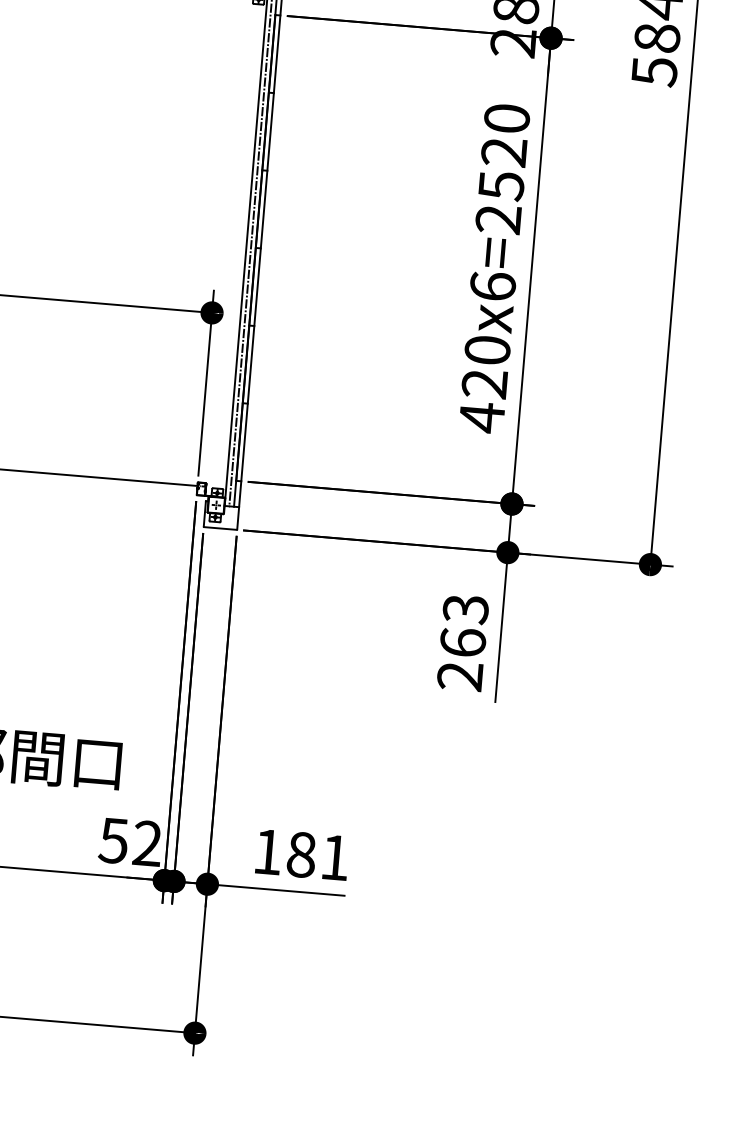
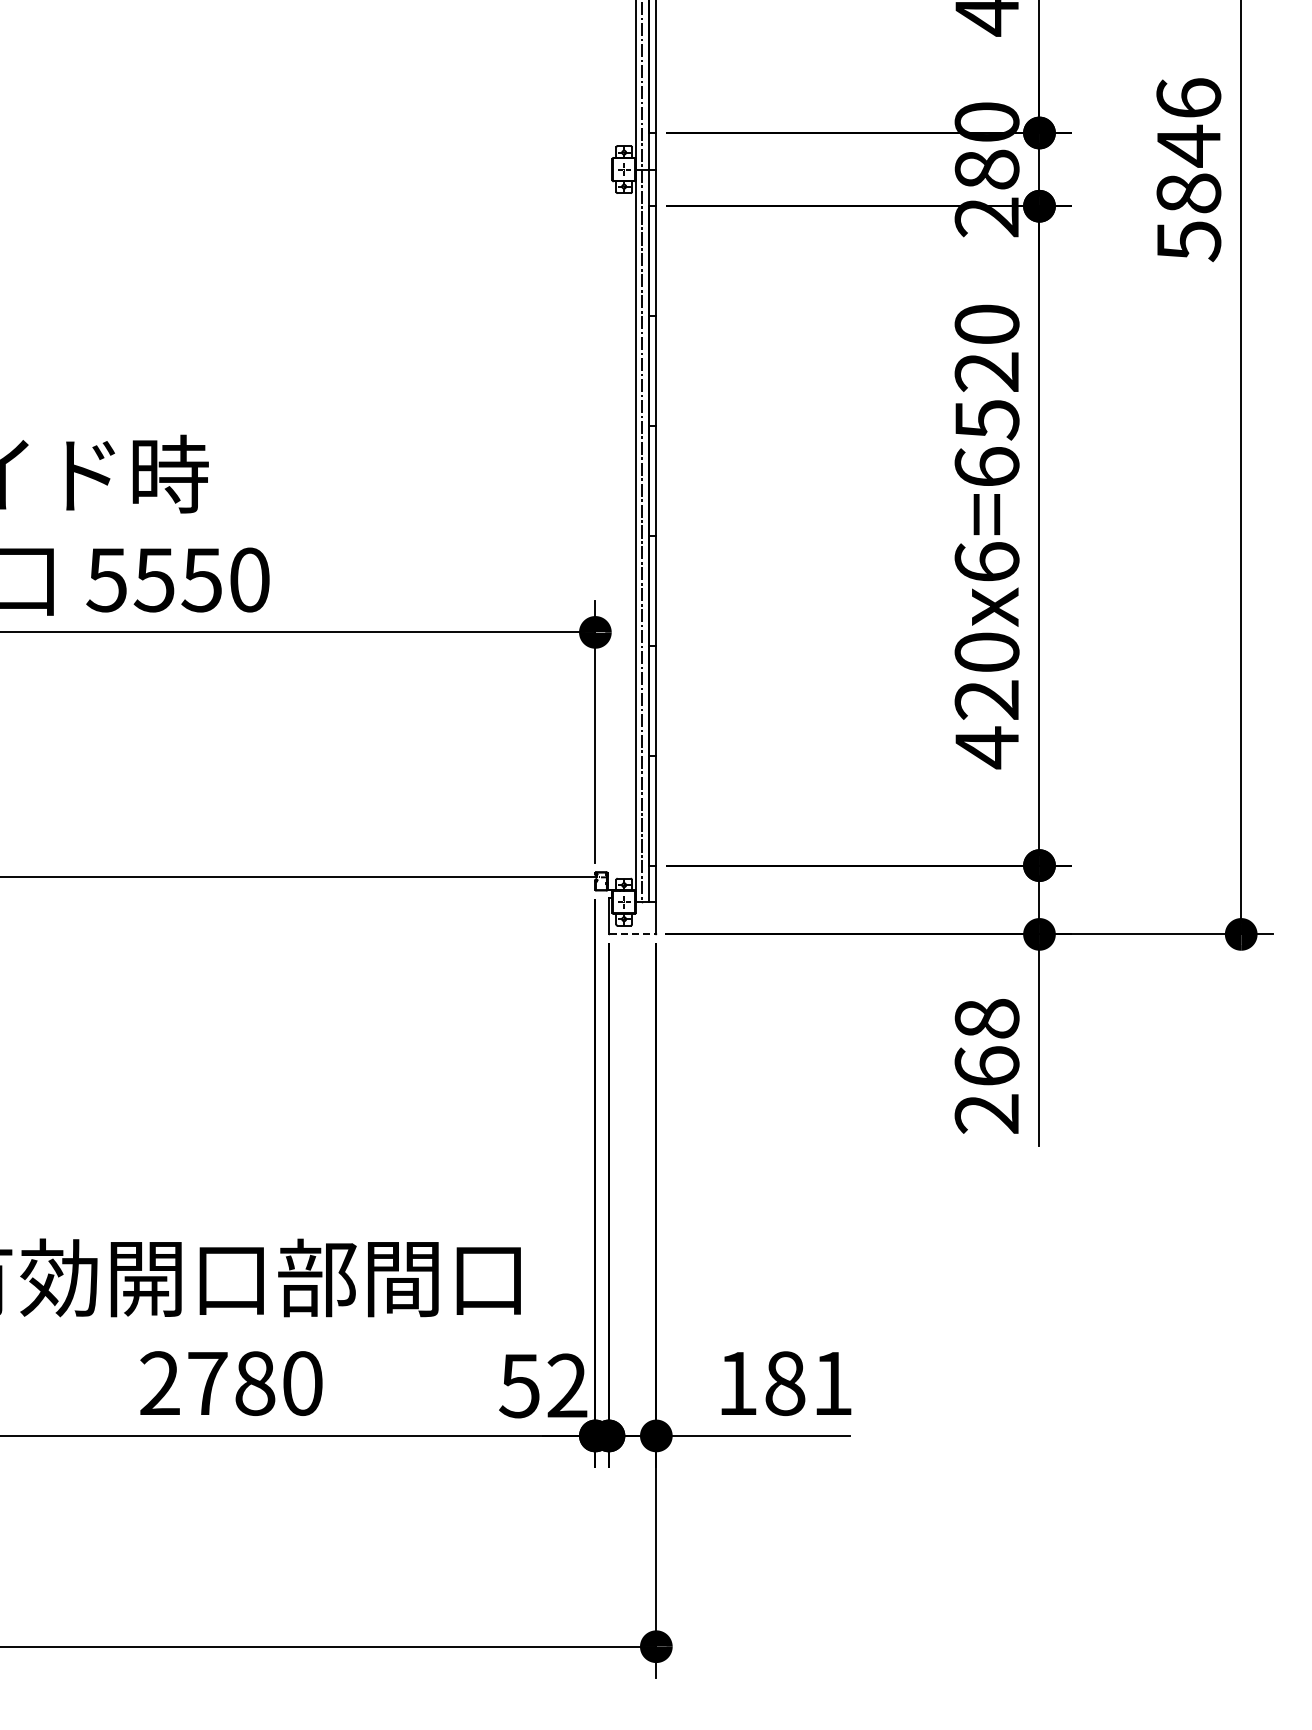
text: (498, 219) -> (986, 467), 420x6=2520 -> 420x6=6520
line: (220, 528) -> (632, 934), solid -> dashed
text: (465, 608) -> (986, 1018), 263 -> 268

